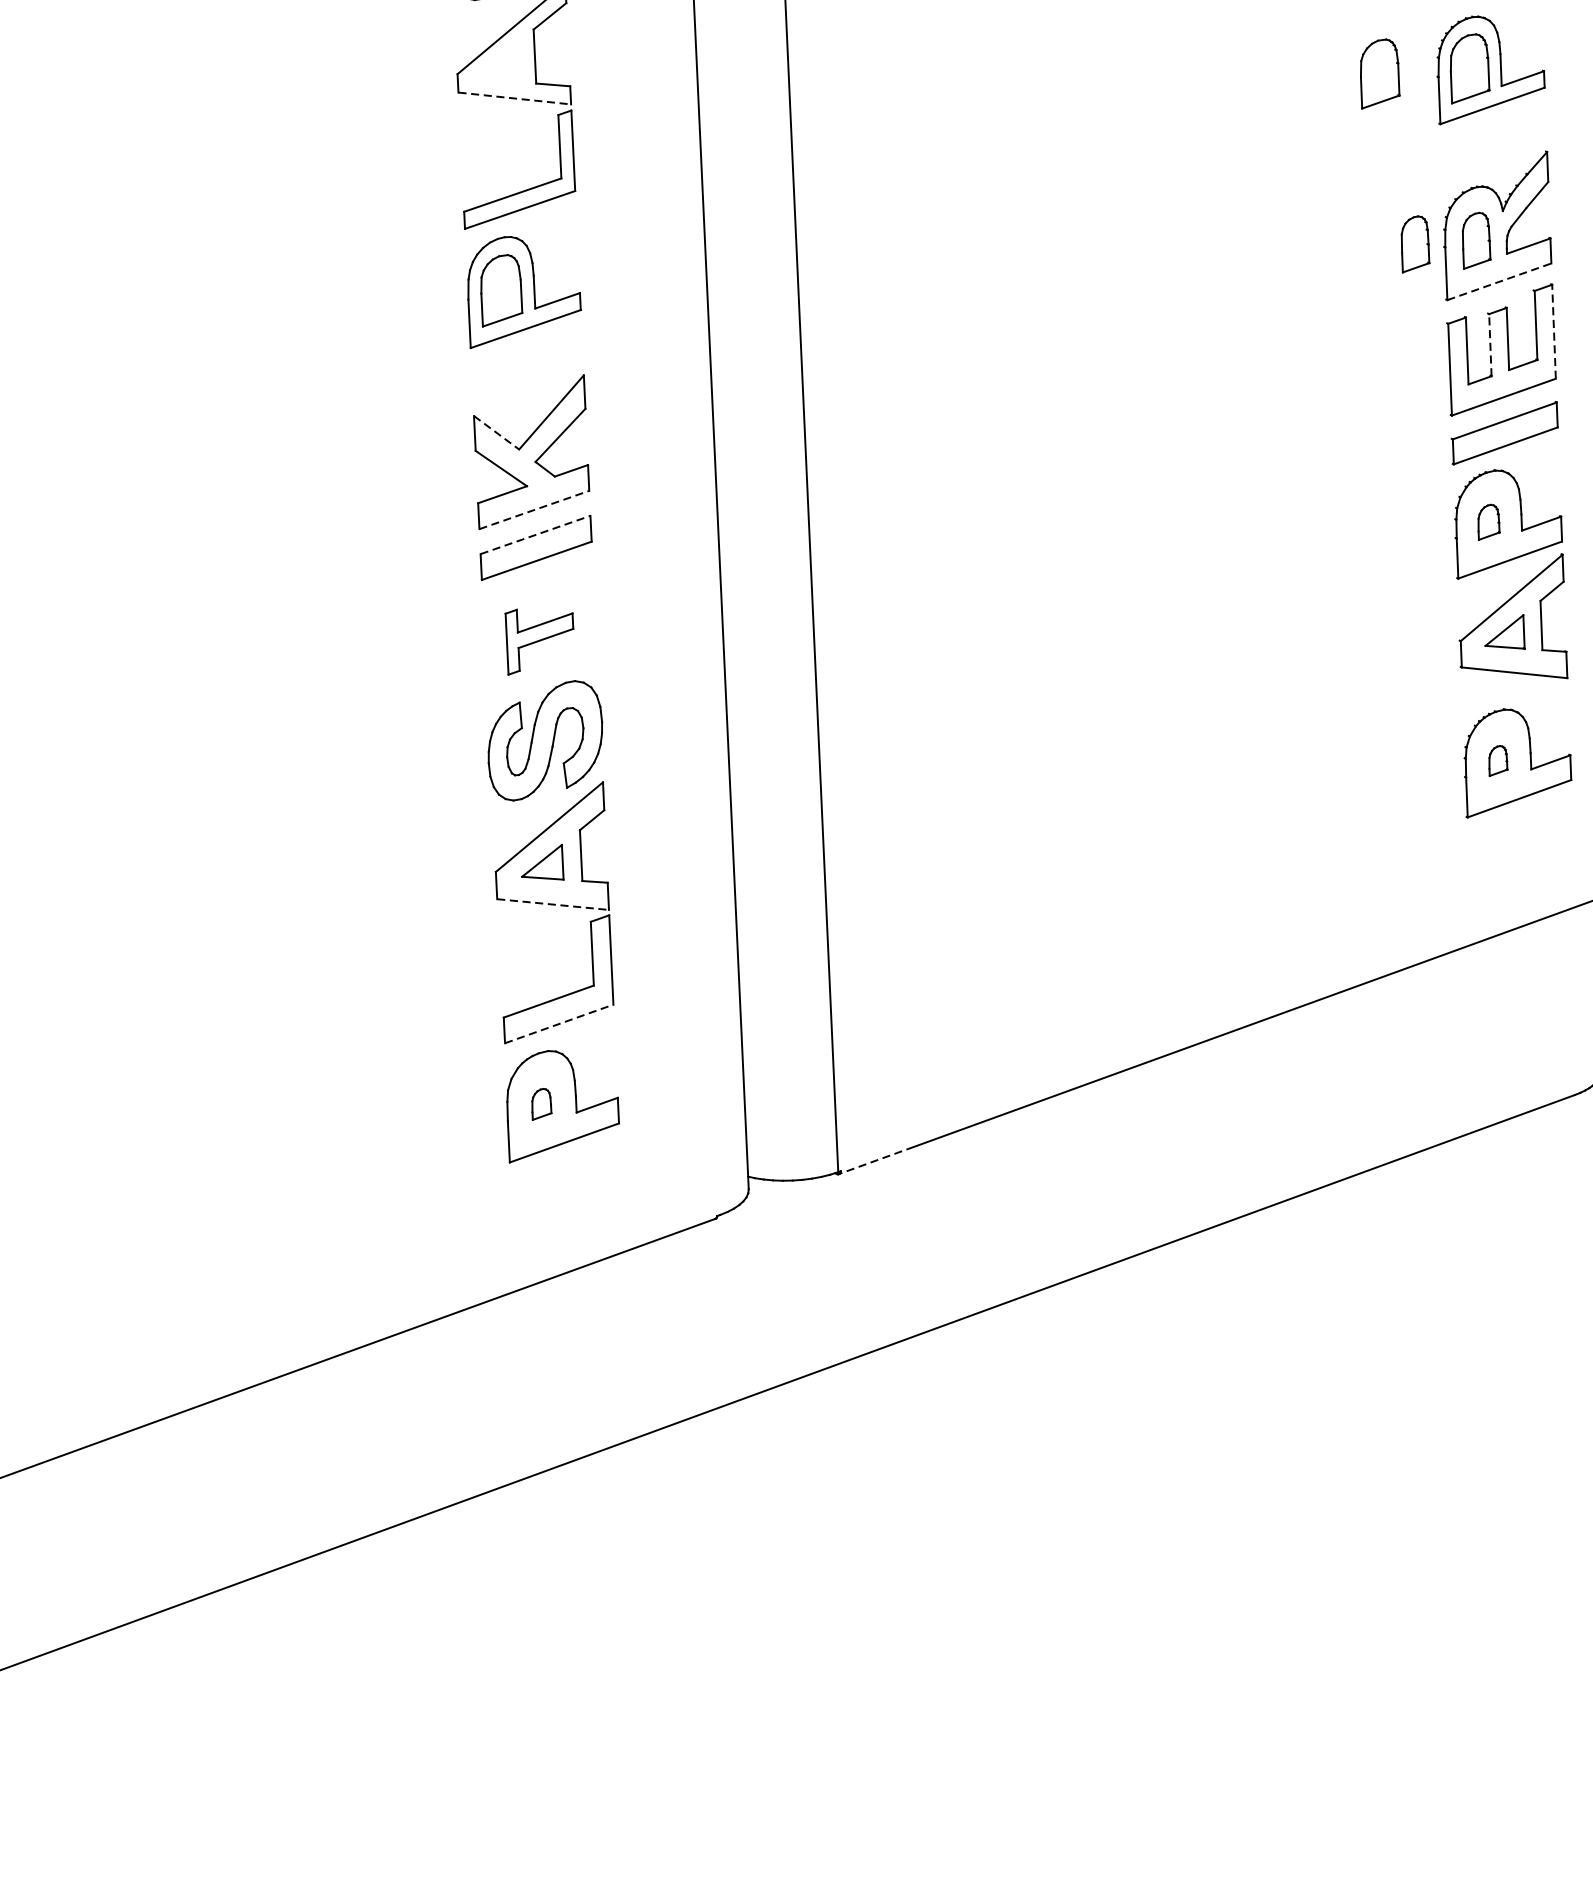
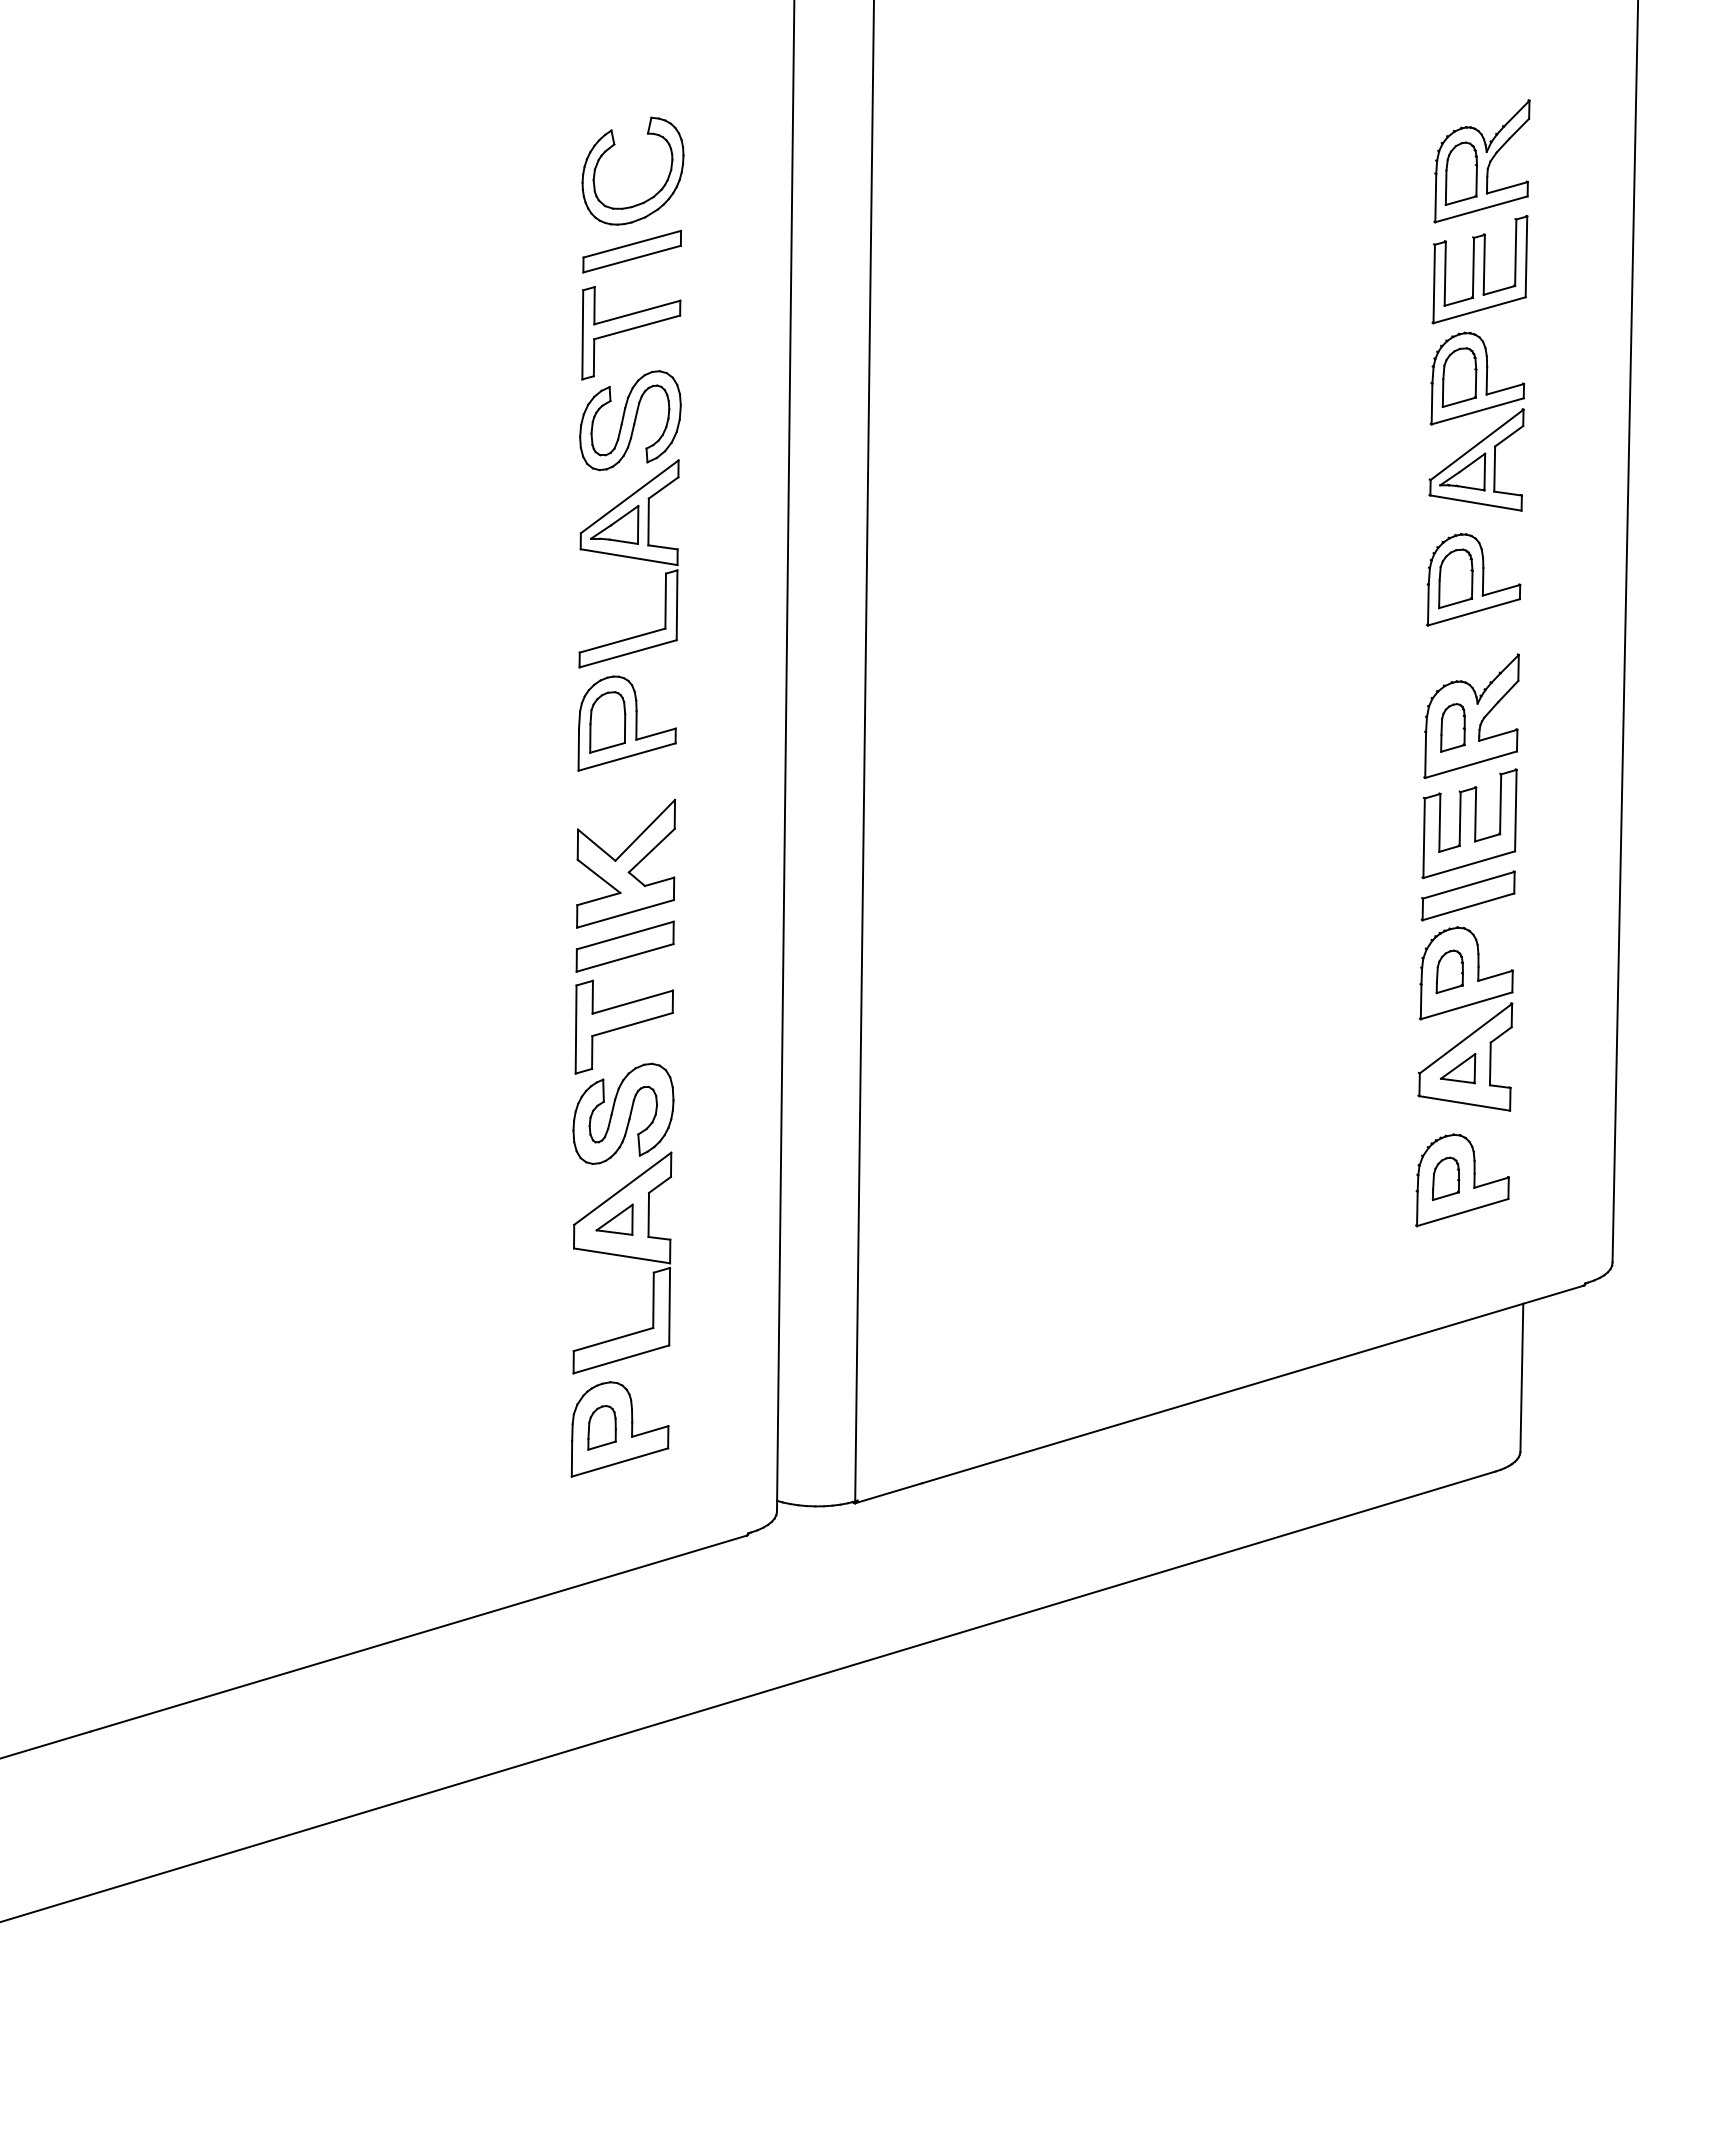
part: (495, 61) -> (614, 524), added
part: (1379, 73) -> (1377, 578), removed
line: (515, 98) -> (629, 557), dashed -> solid
part: (1414, 243) -> (1399, 727), removed
line: (1499, 281) -> (1471, 764), dashed -> solid
line: (1553, 331) -> (1515, 810), dashed -> solid
line: (1490, 345) -> (1460, 819), dashed -> solid
line: (497, 433) -> (597, 845), dashed -> solid
line: (535, 509) -> (626, 913), dashed -> solid
part: (1488, 521) -> (1449, 971), size x1.43
line: (535, 534) -> (625, 935), dashed -> solid
part: (539, 639) -> (623, 1026), size x1.67
part: (1497, 760) -> (1445, 1178), size x1.67
line: (553, 904) -> (622, 1255), dashed -> solid
line: (559, 1024) -> (621, 1359), dashed -> solid
part: (540, 1103) -> (601, 1427), size x1.67
line: (876, 1160) -> (888, 1493), dashed -> solid

